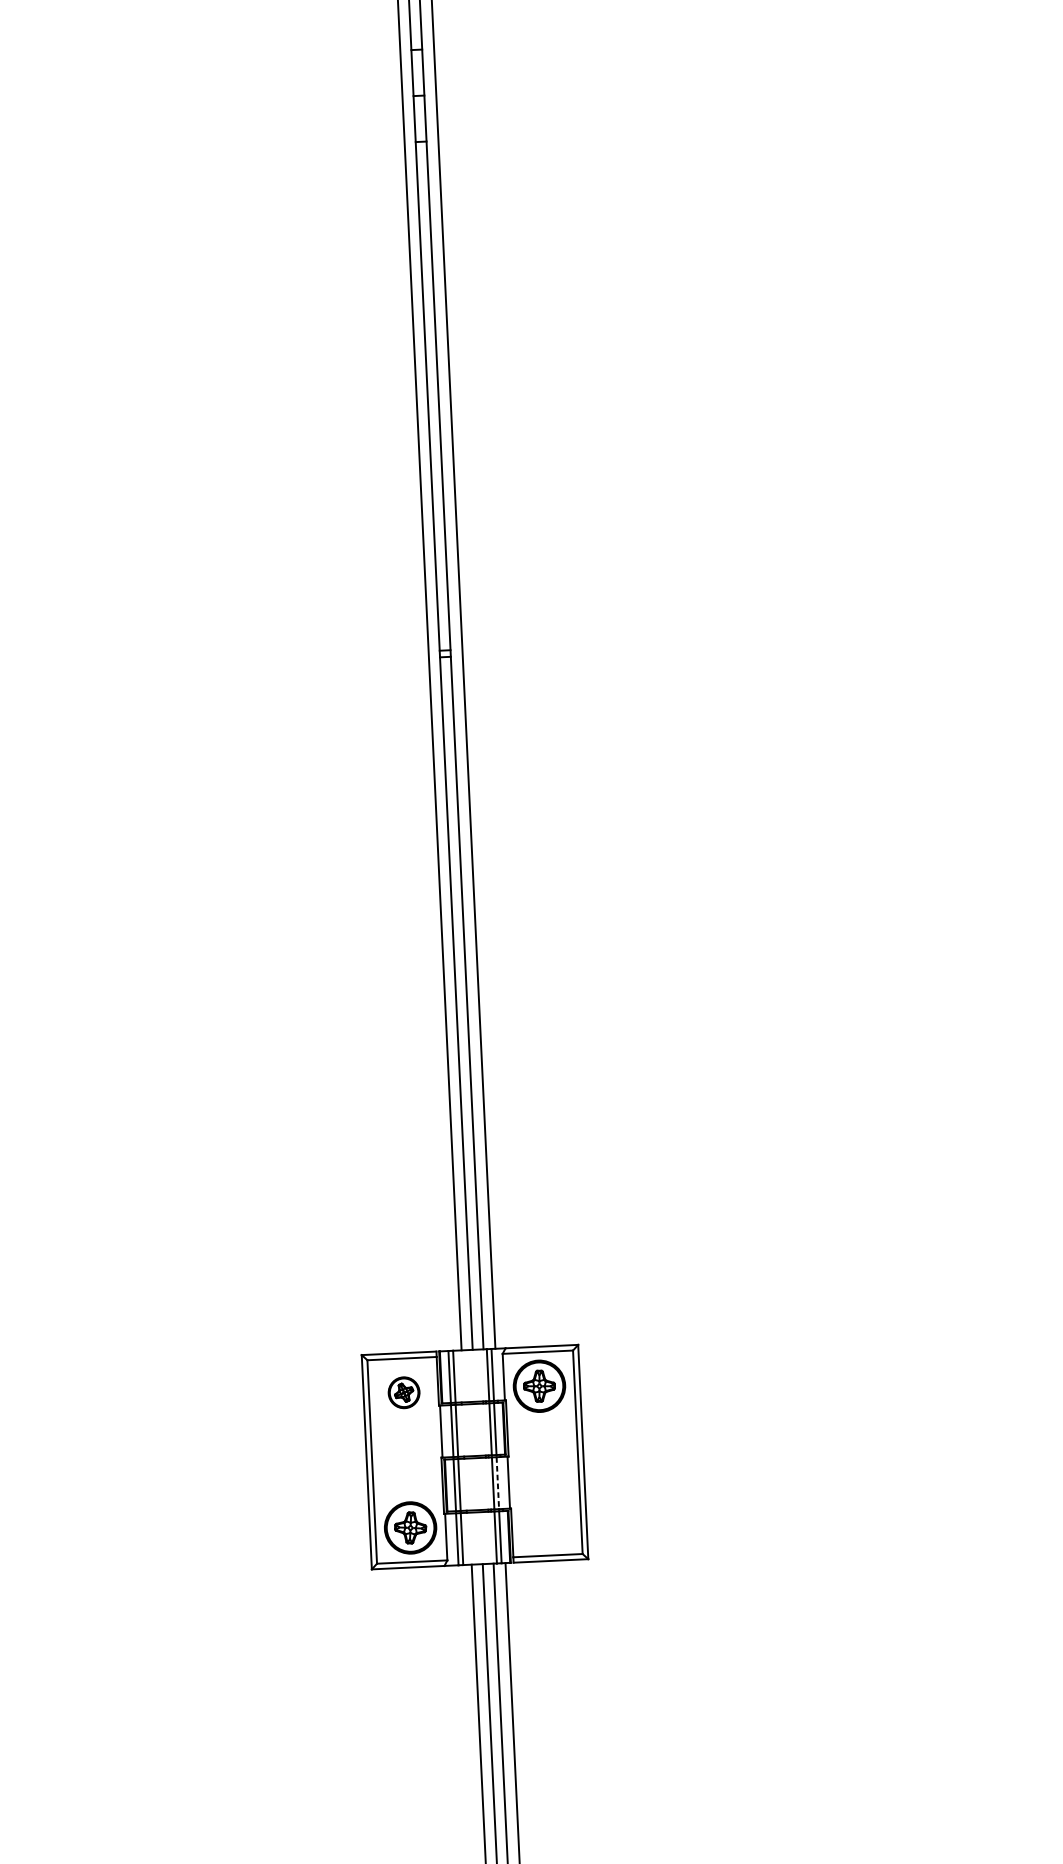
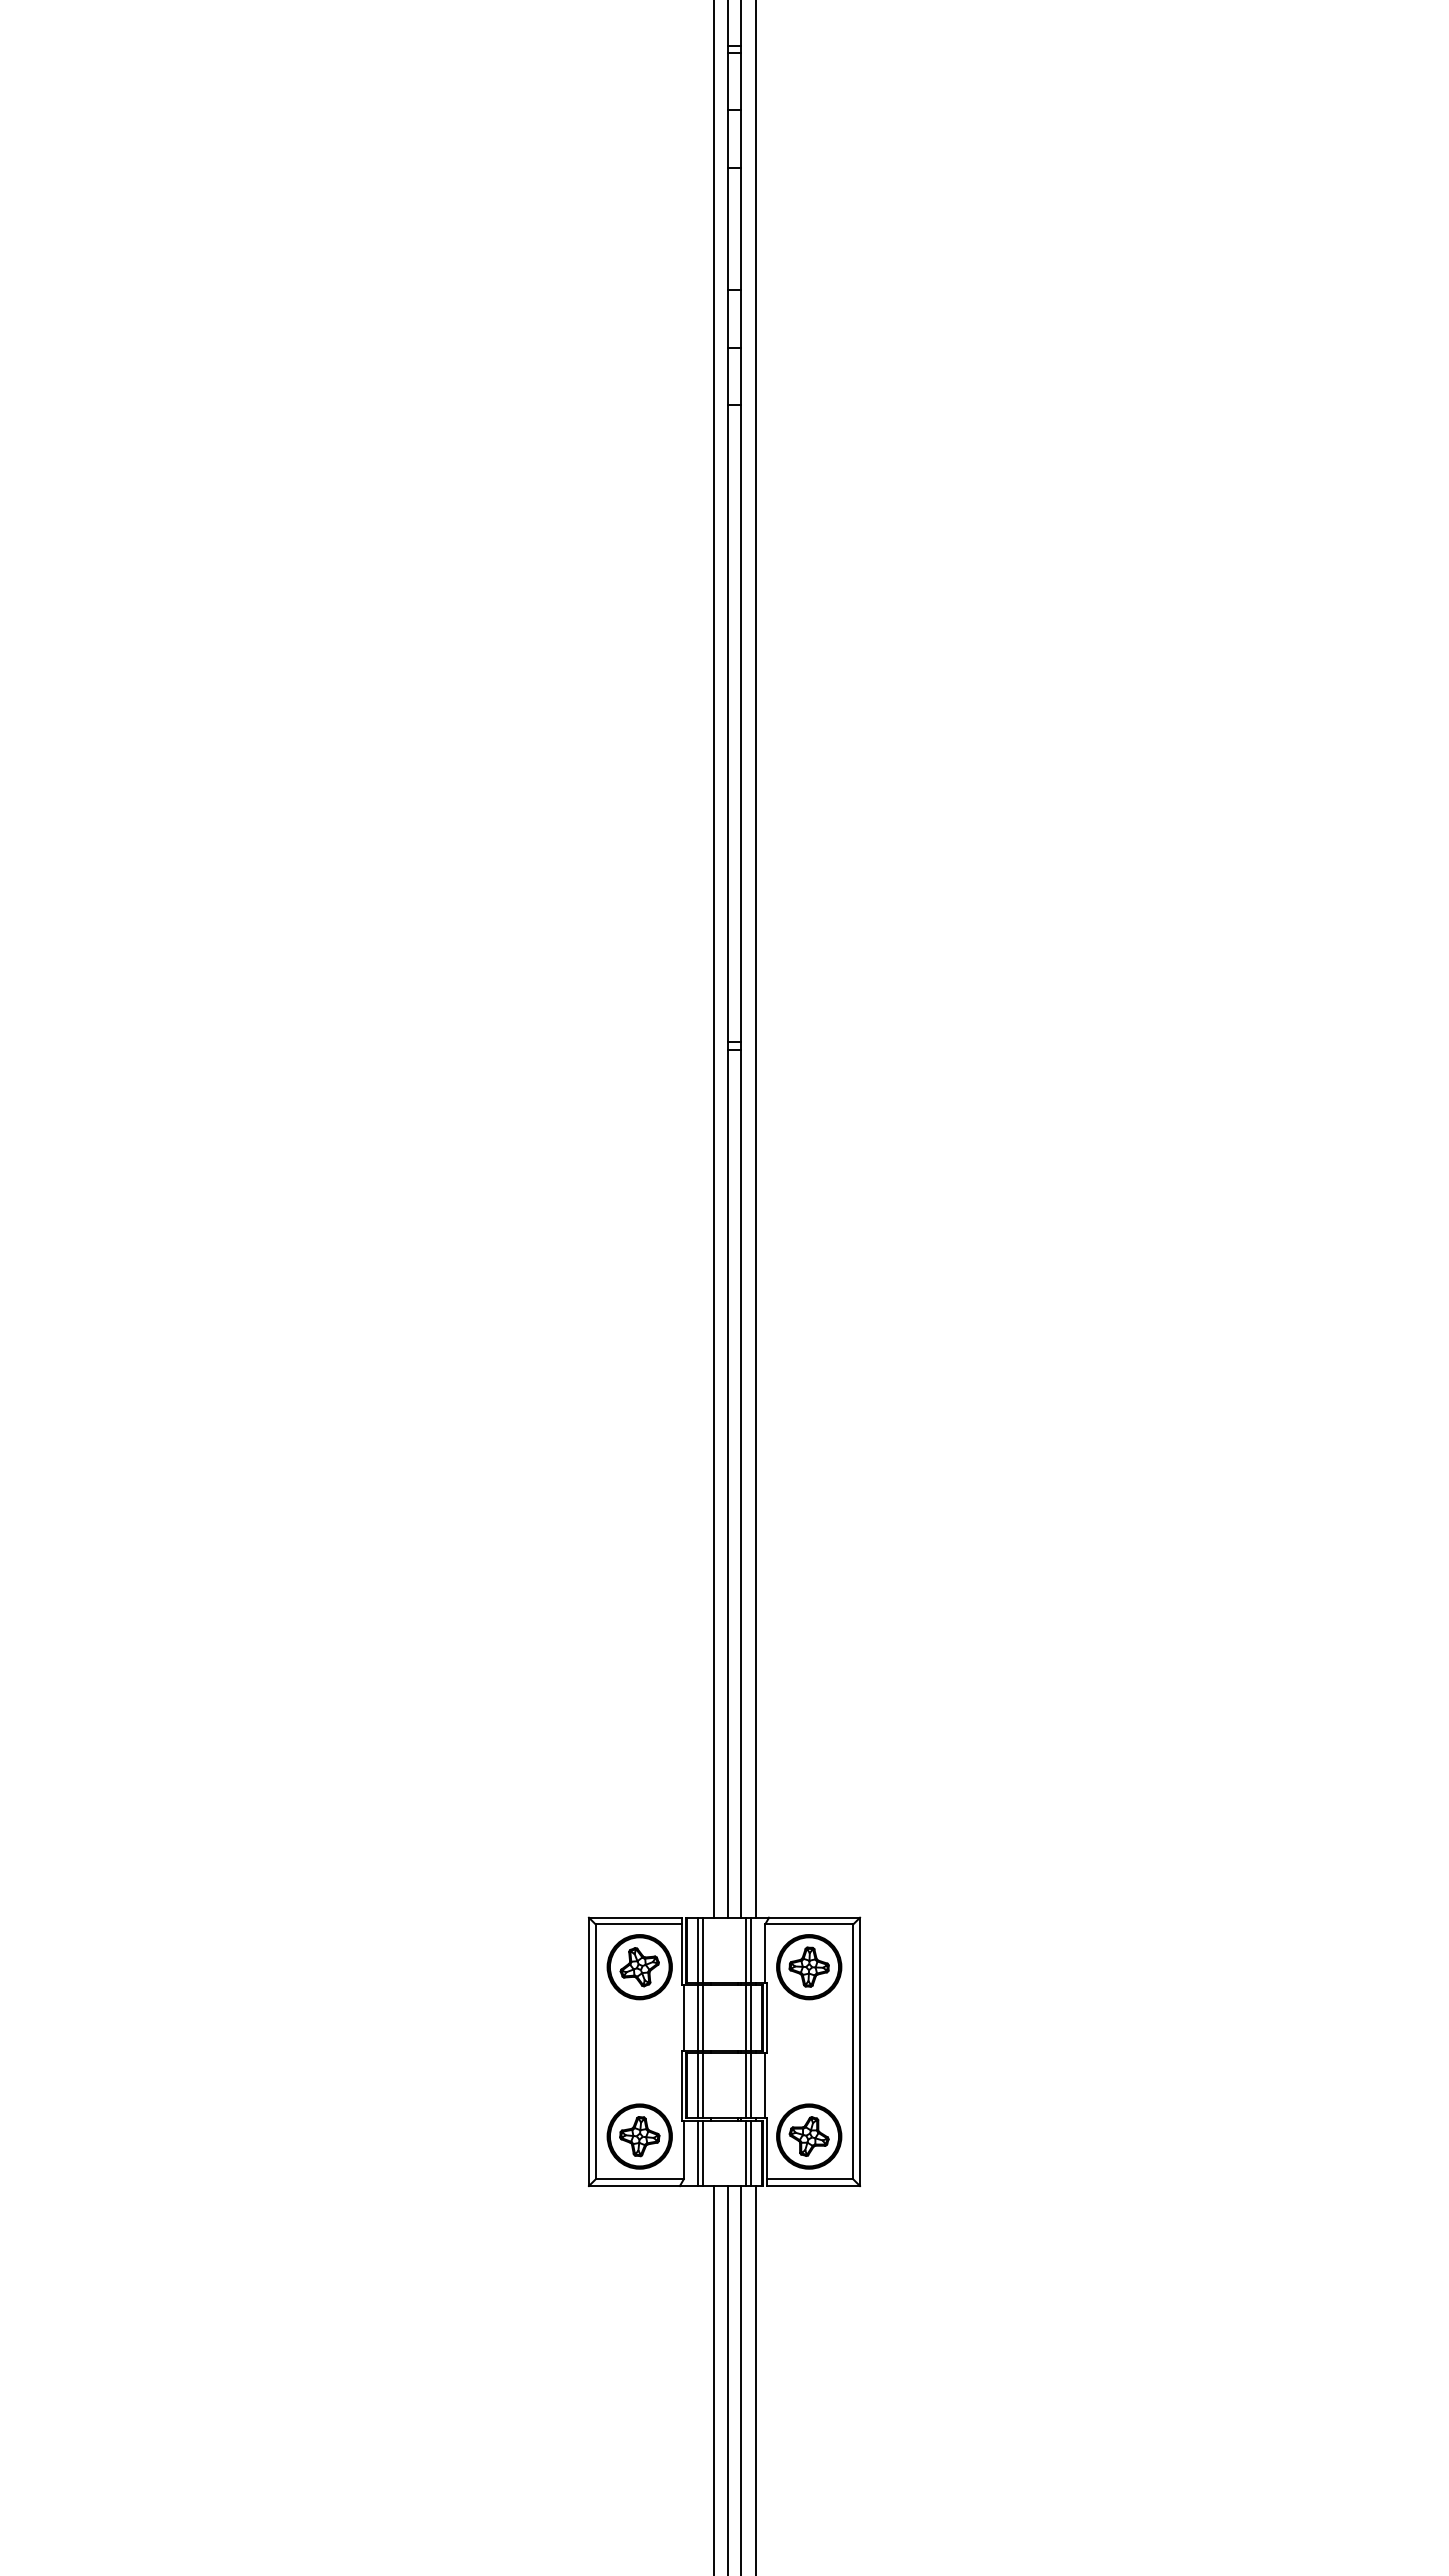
part: (403, 1392) -> (639, 1967), size x1.67
line: (497, 1482) -> (751, 2085), dashed -> solid
part: (546, 1521) -> (809, 2136), added

